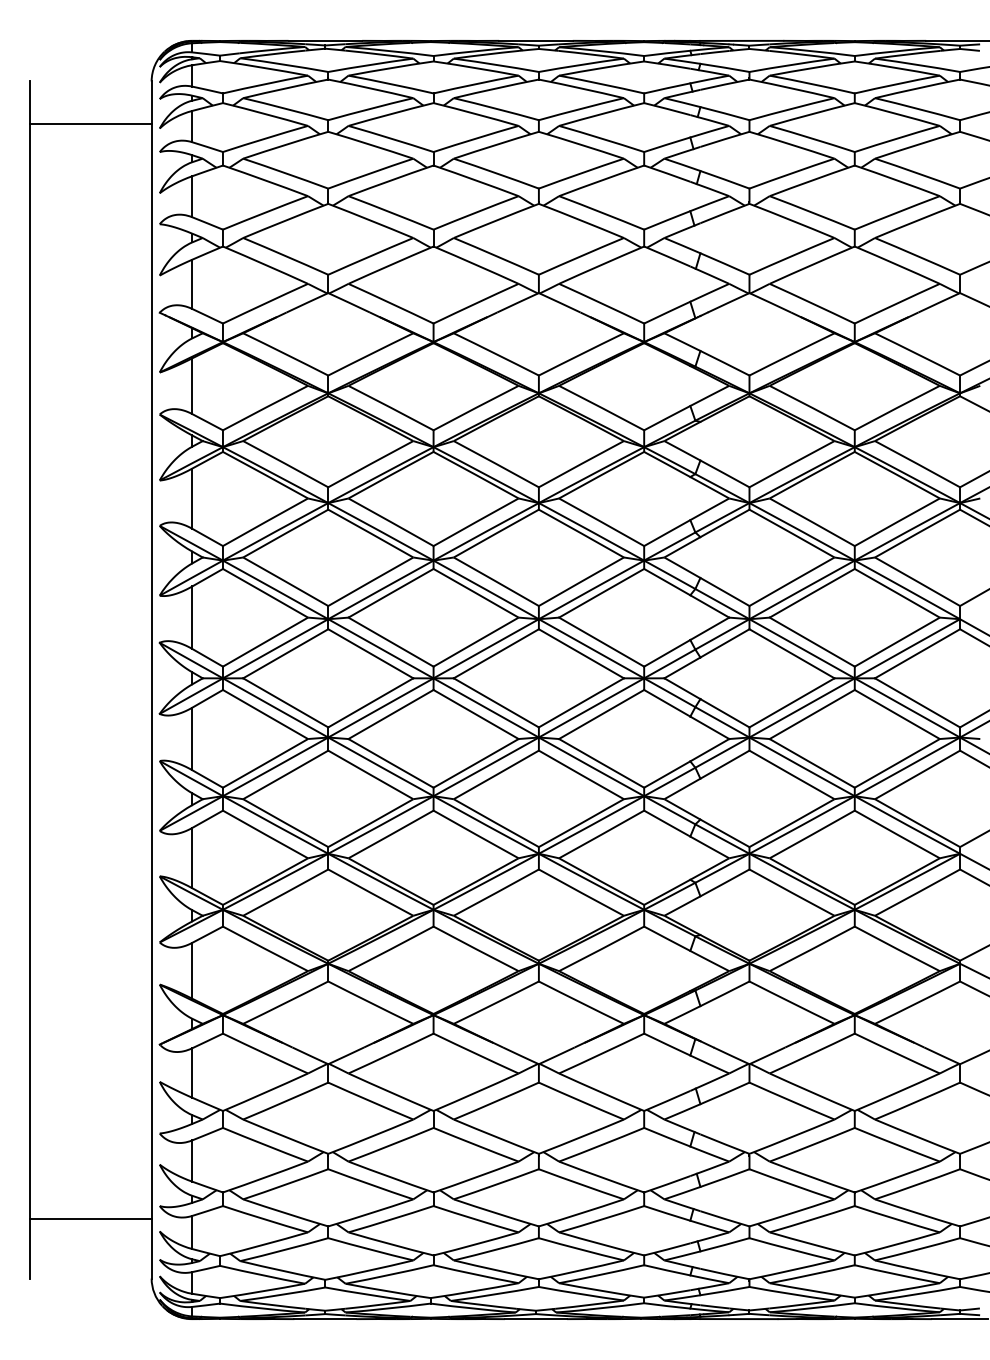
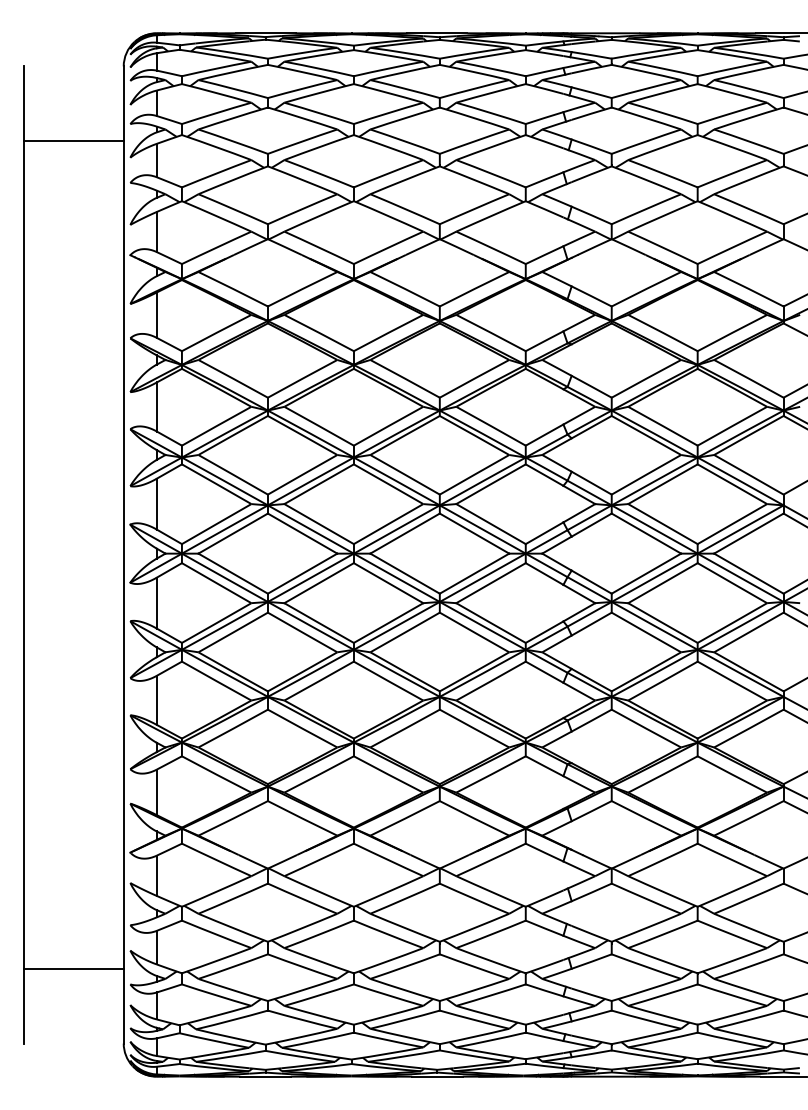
line: (90, 123) -> (73, 140), moved
line: (90, 1219) -> (73, 969), moved

